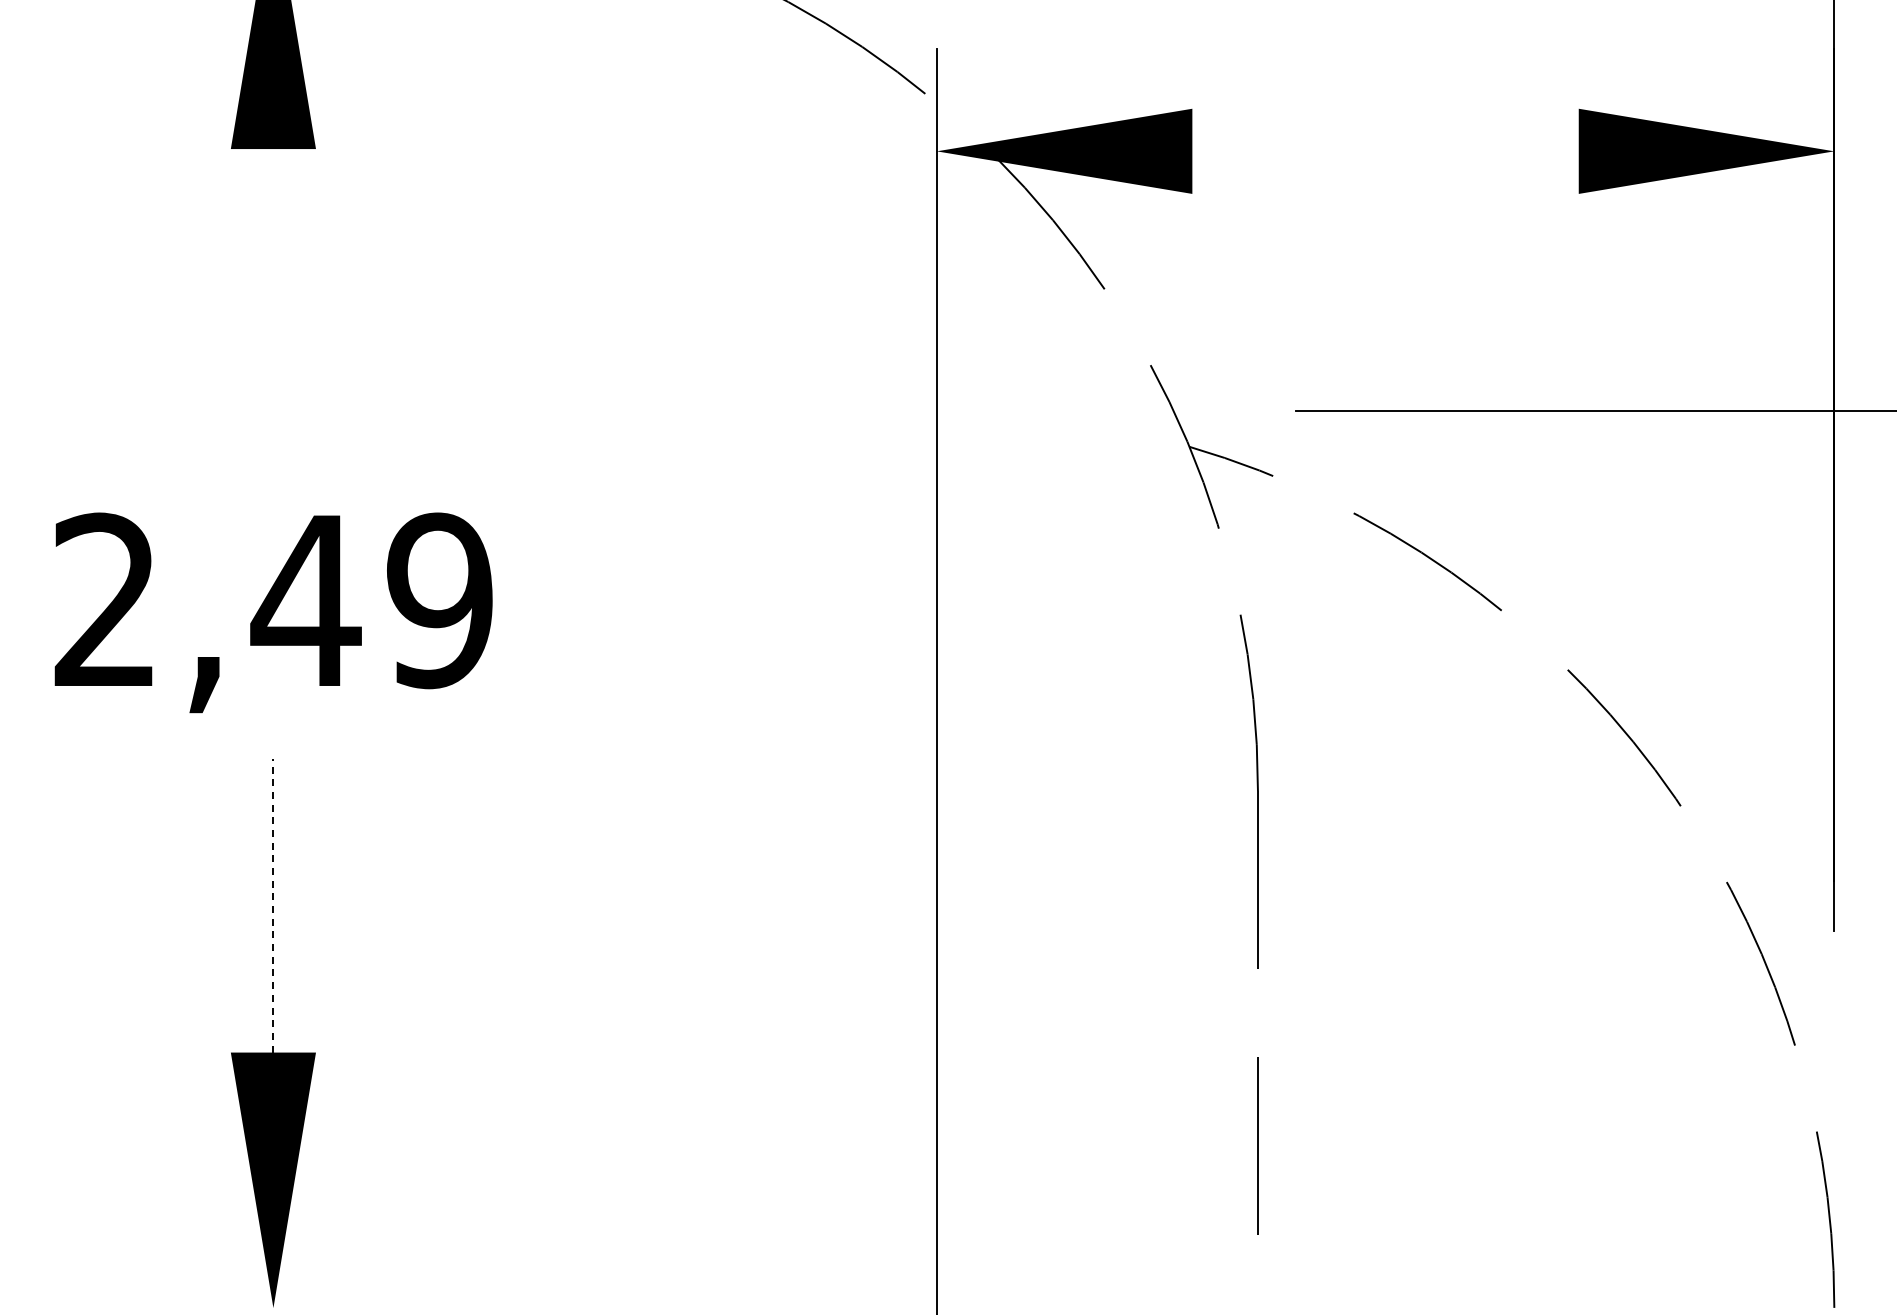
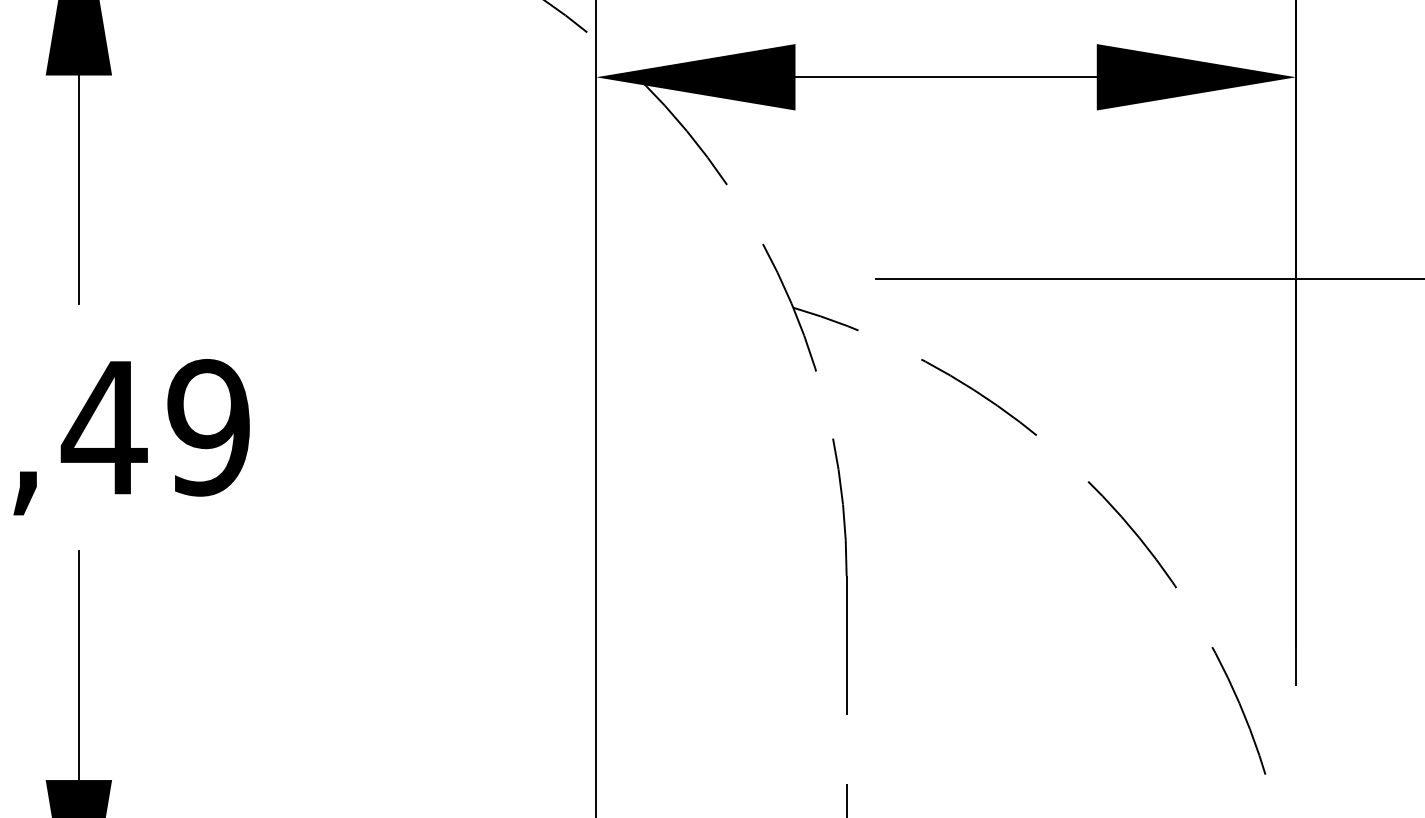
line: (1385, 151) -> (946, 77), added
line: (273, 295) -> (78, 189), added
line: (273, 905) -> (78, 665), dashed -> solid

